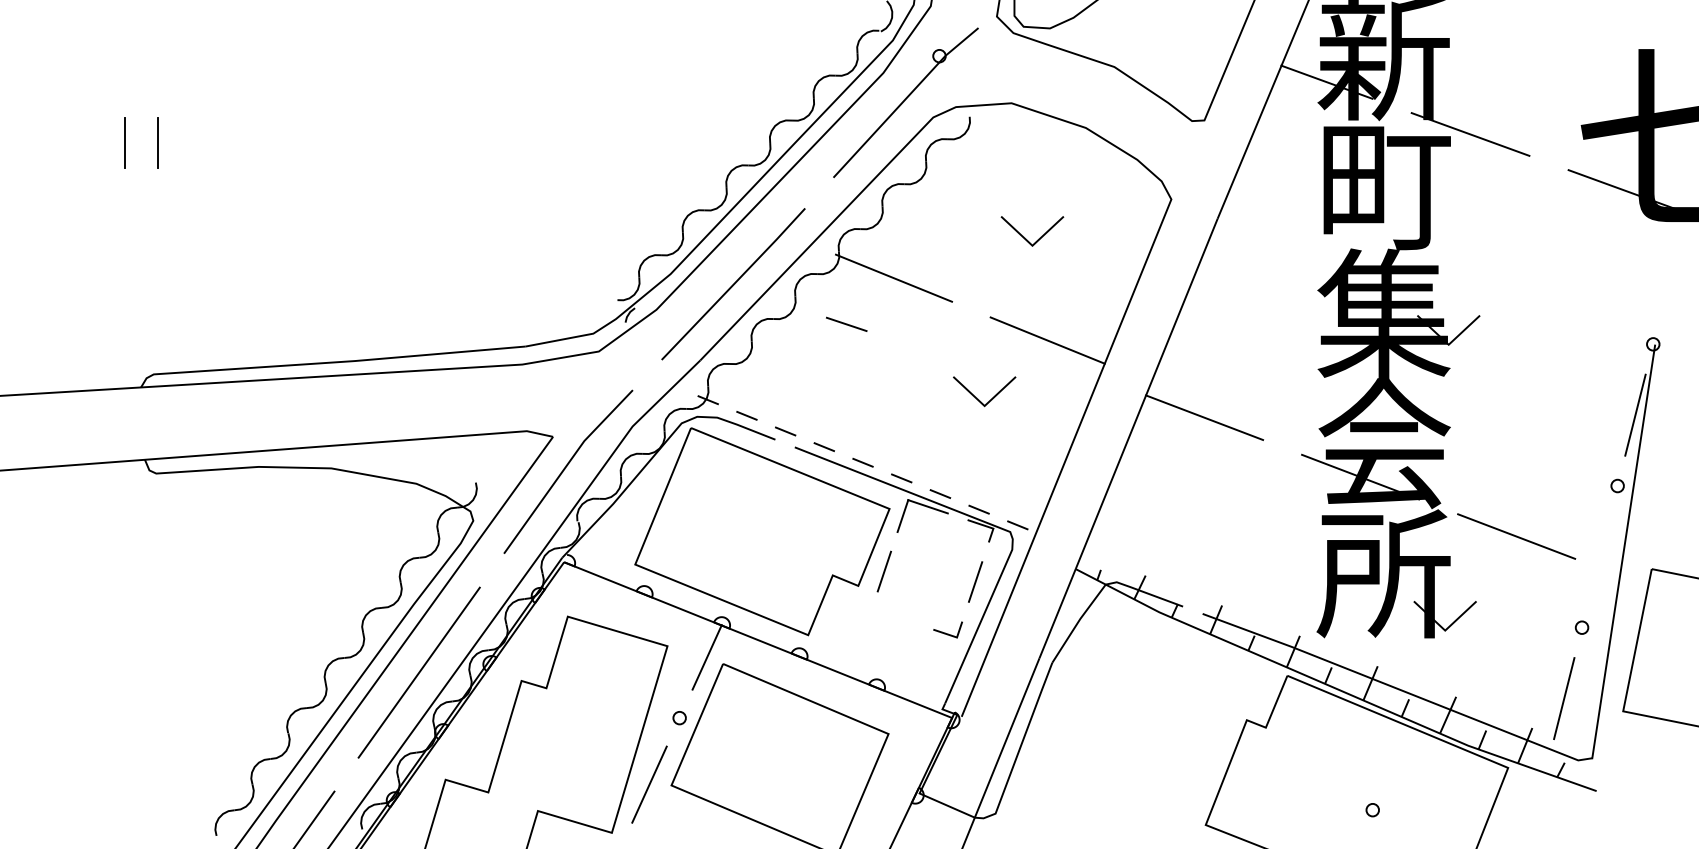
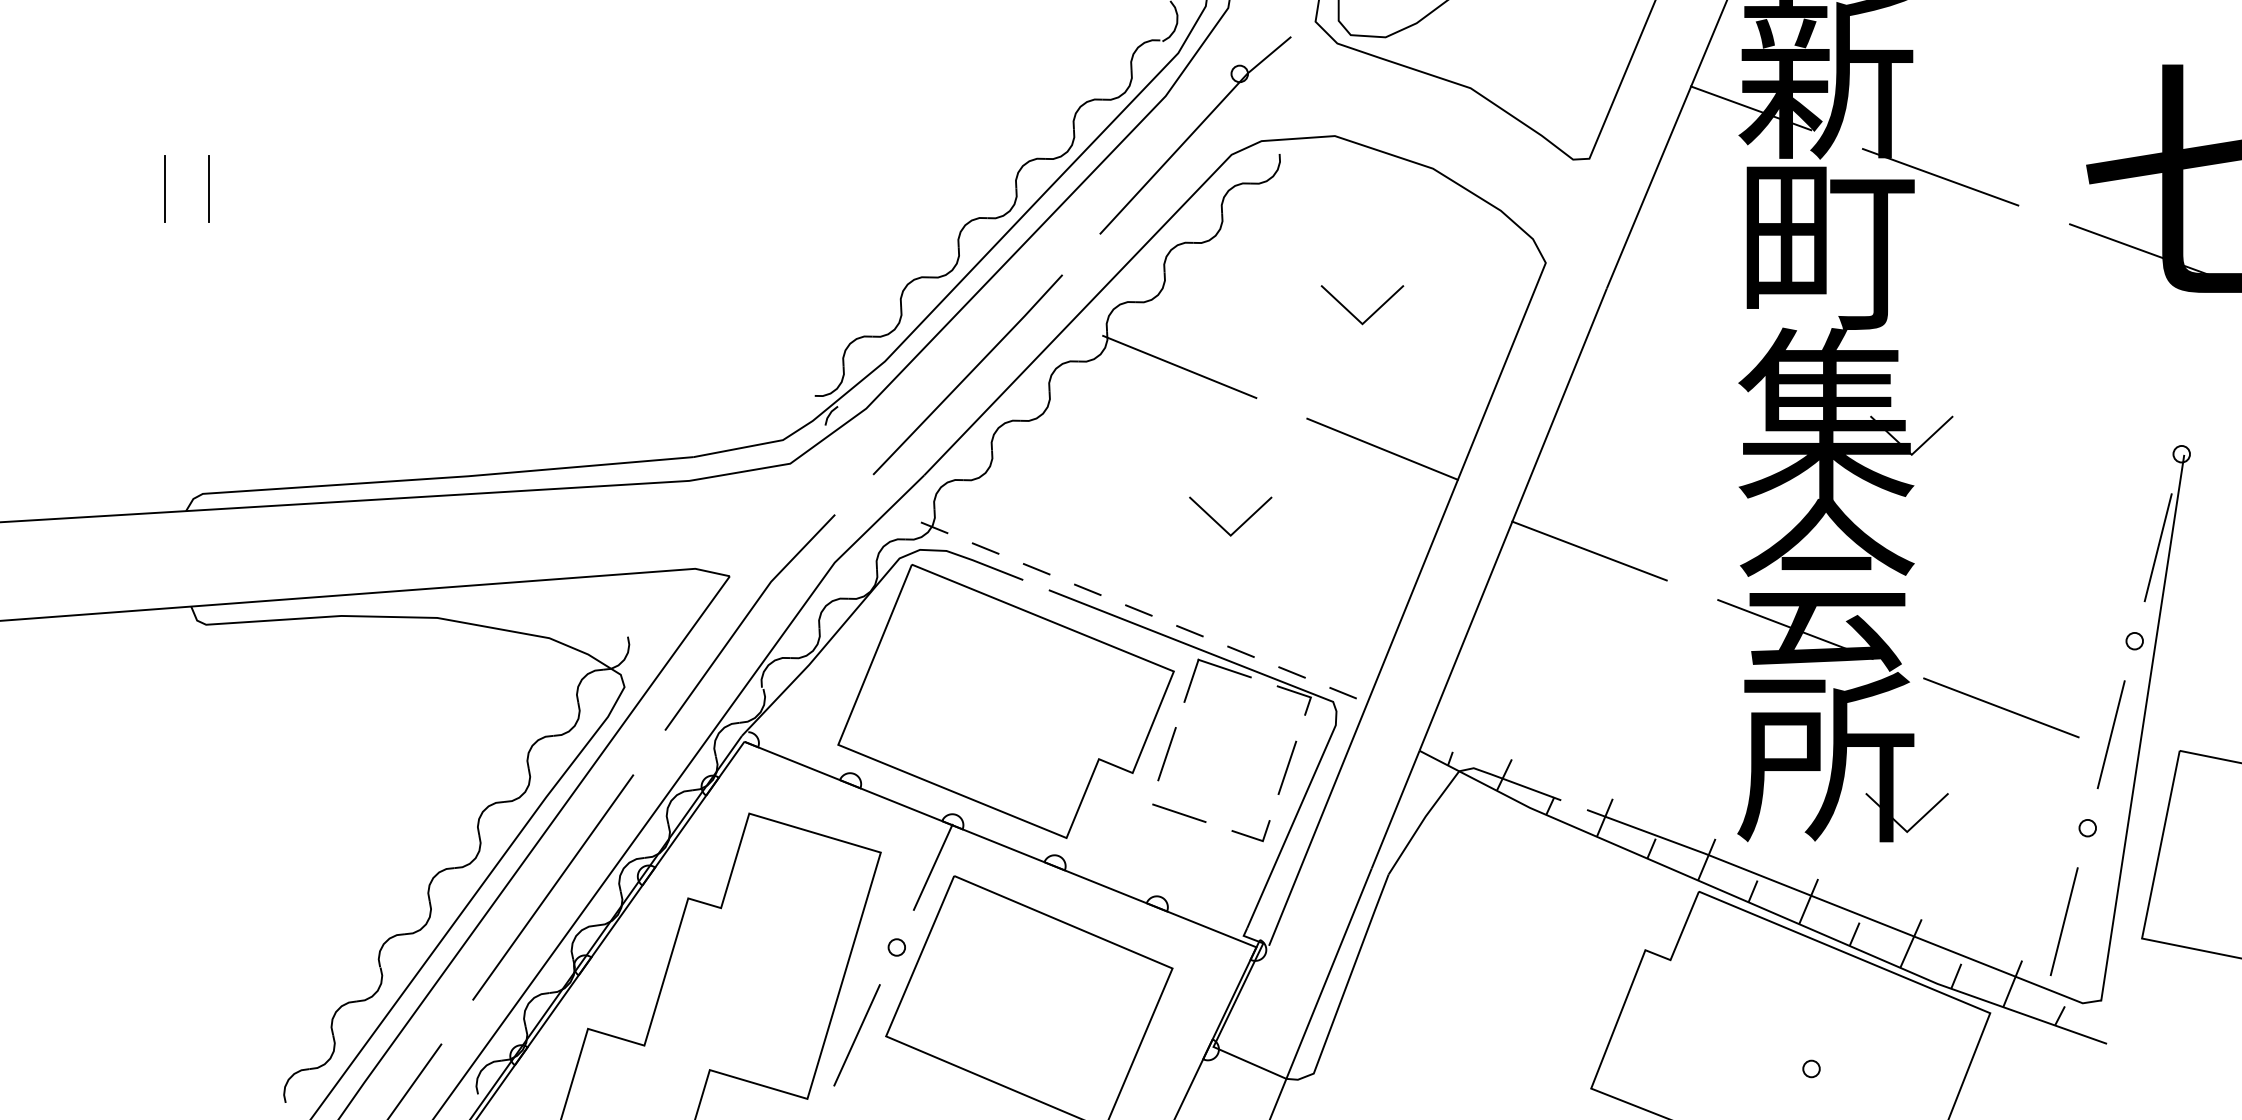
line: (846, 323) -> (1179, 812), moved
line: (978, 398) -> (1222, 525), moved
line: (1599, 556) -> (2110, 734), added

